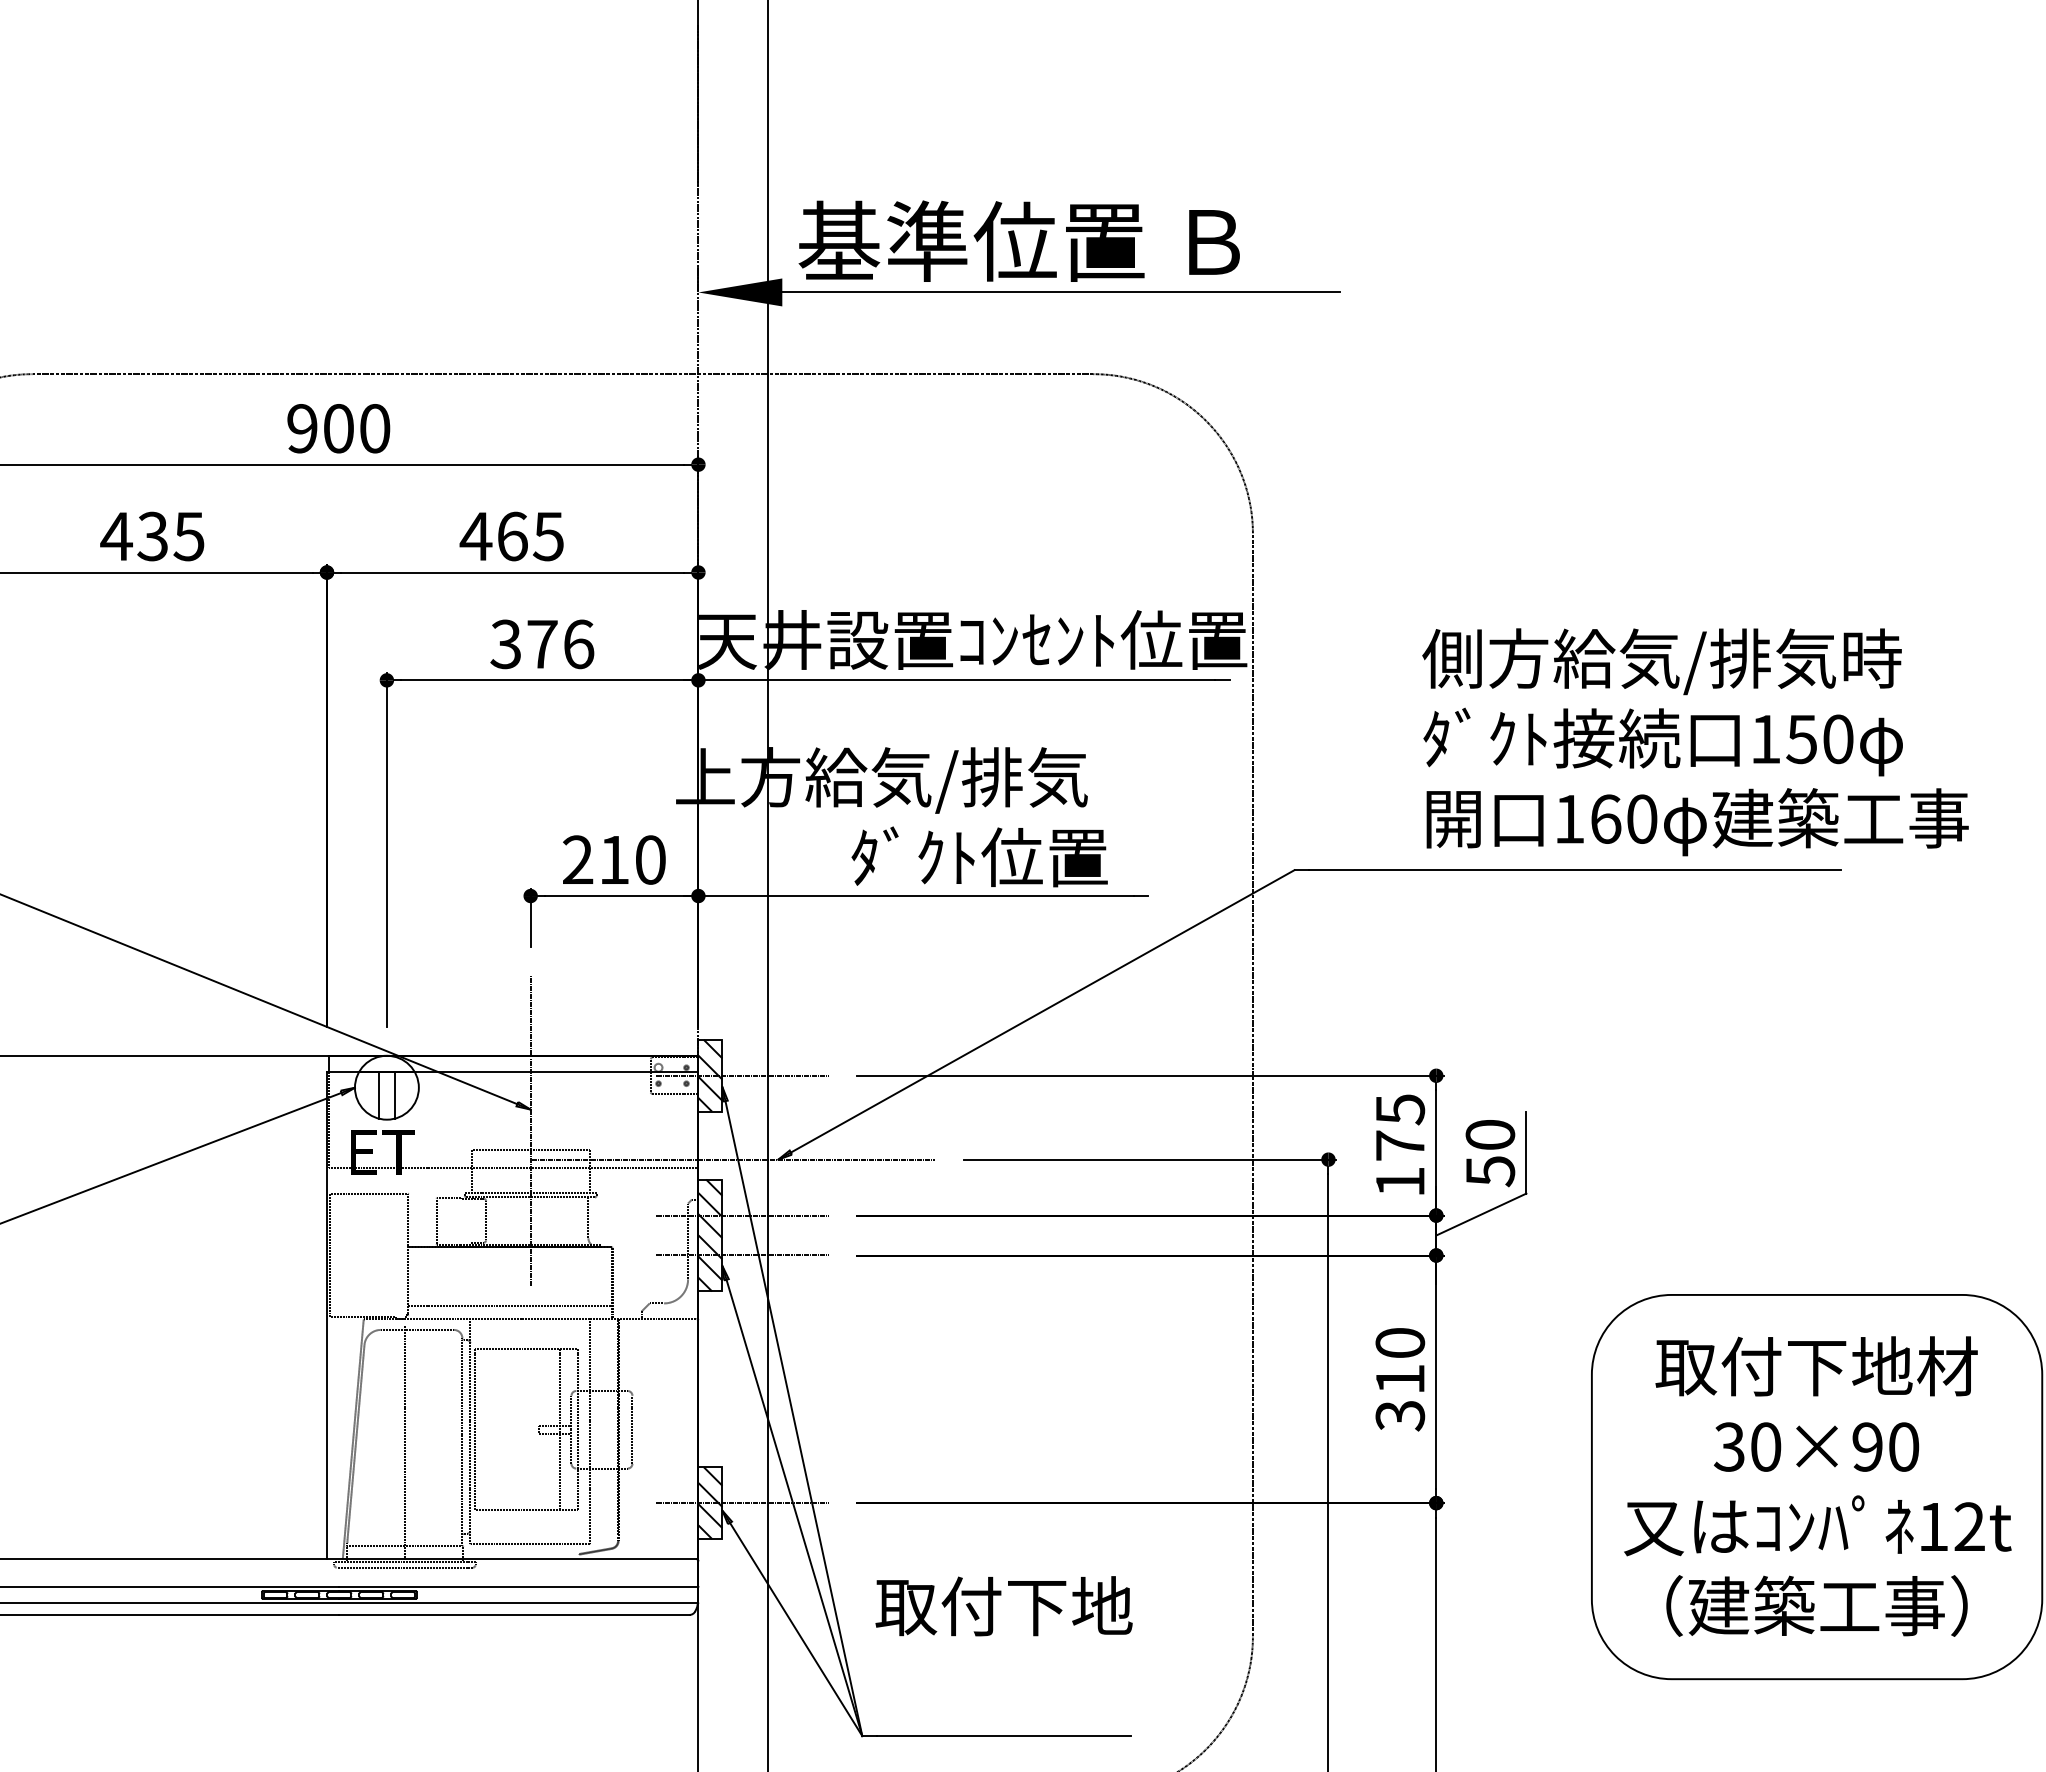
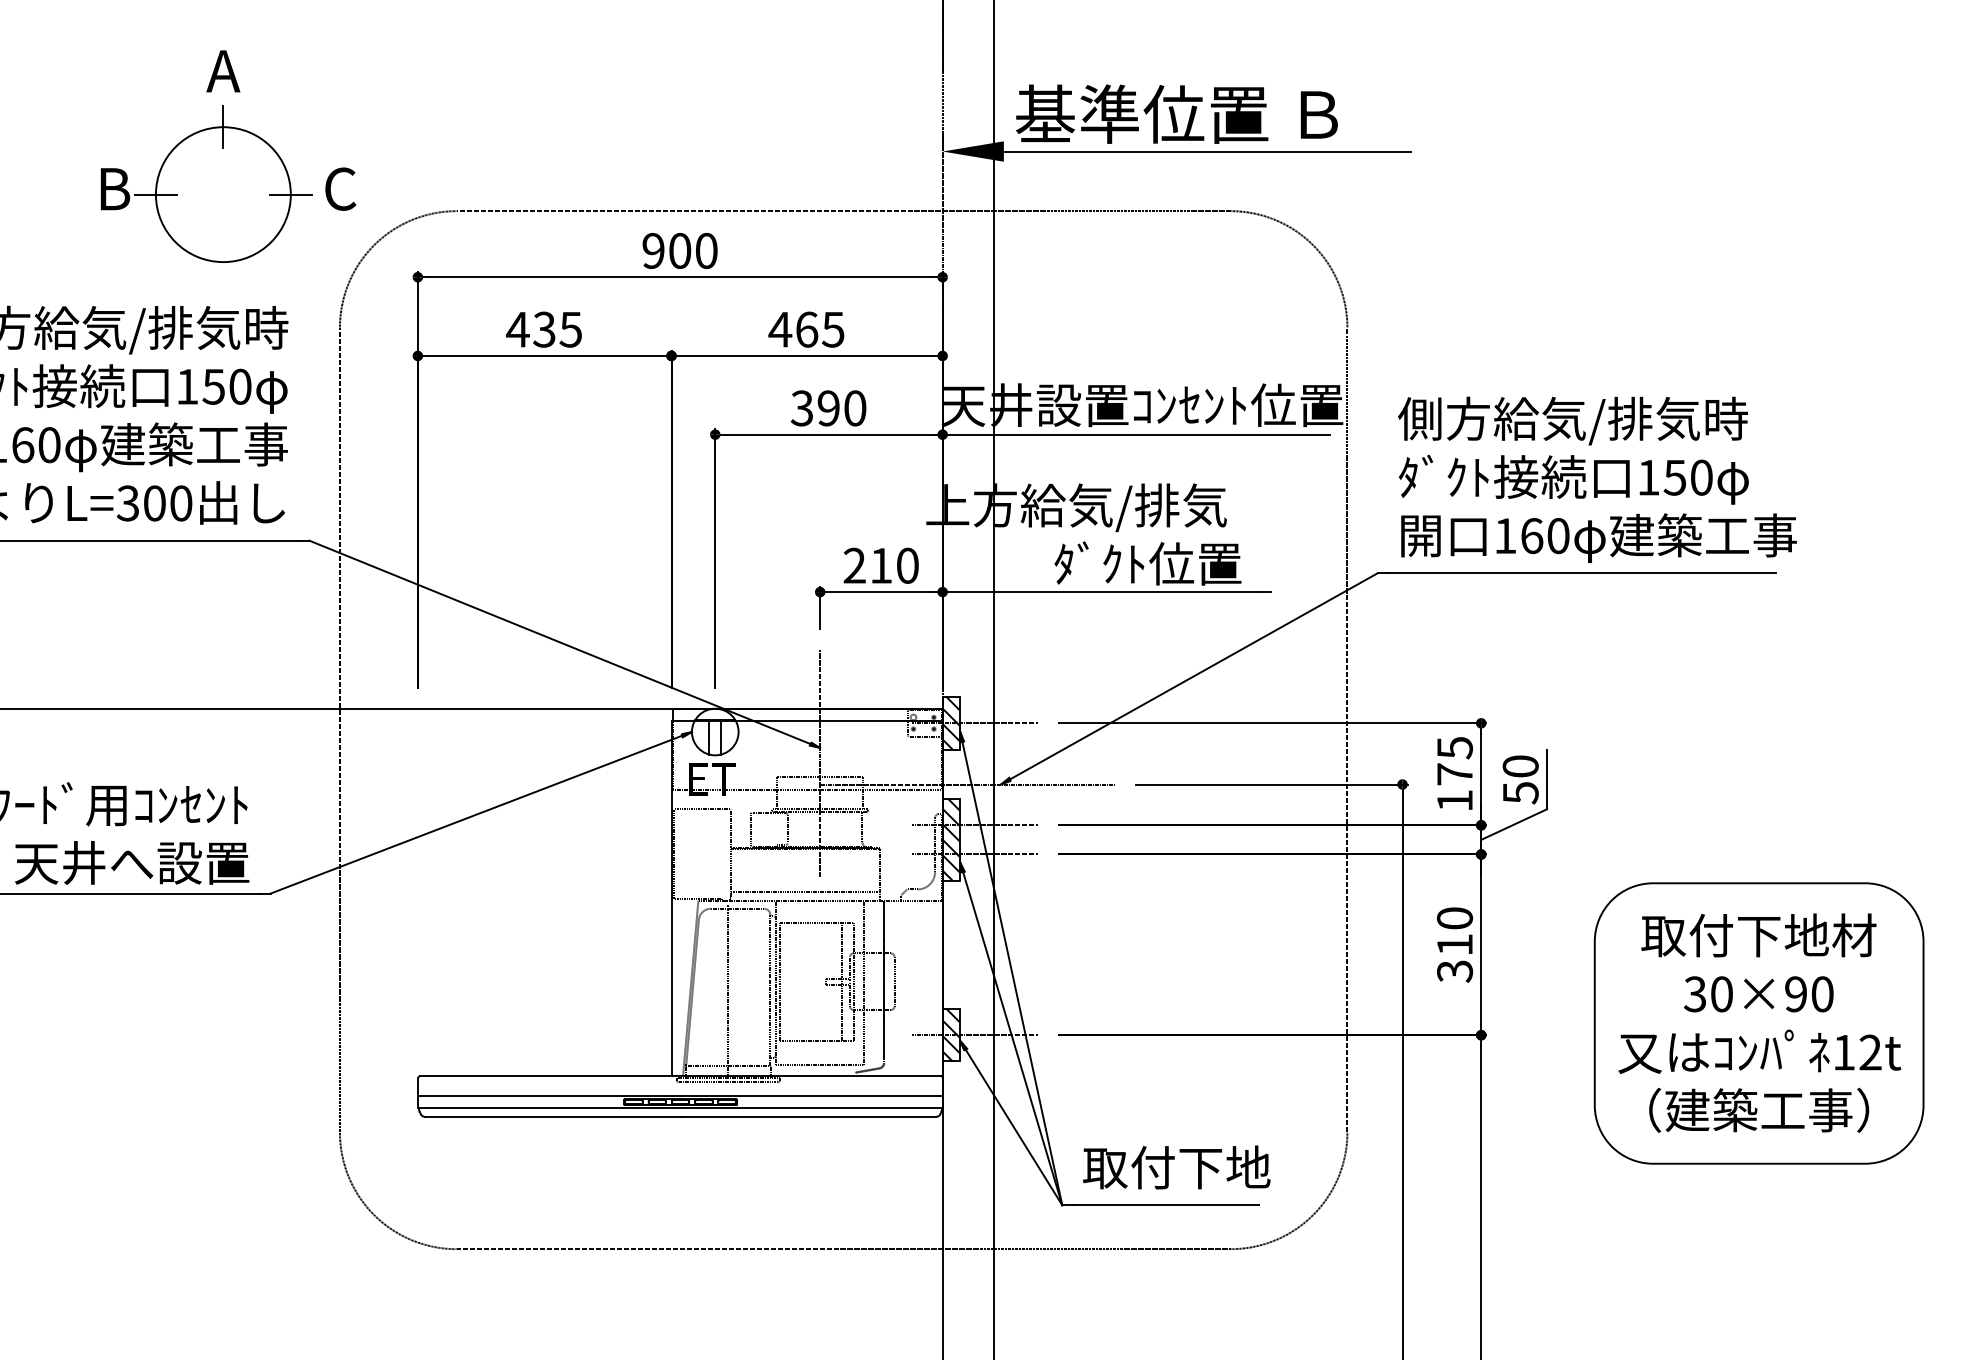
text: (559, 644) -> (841, 408), 376 -> 390
text: (1695, 741) -> (1597, 479), moved
text: (1003, 1606) -> (1176, 1167), moved

